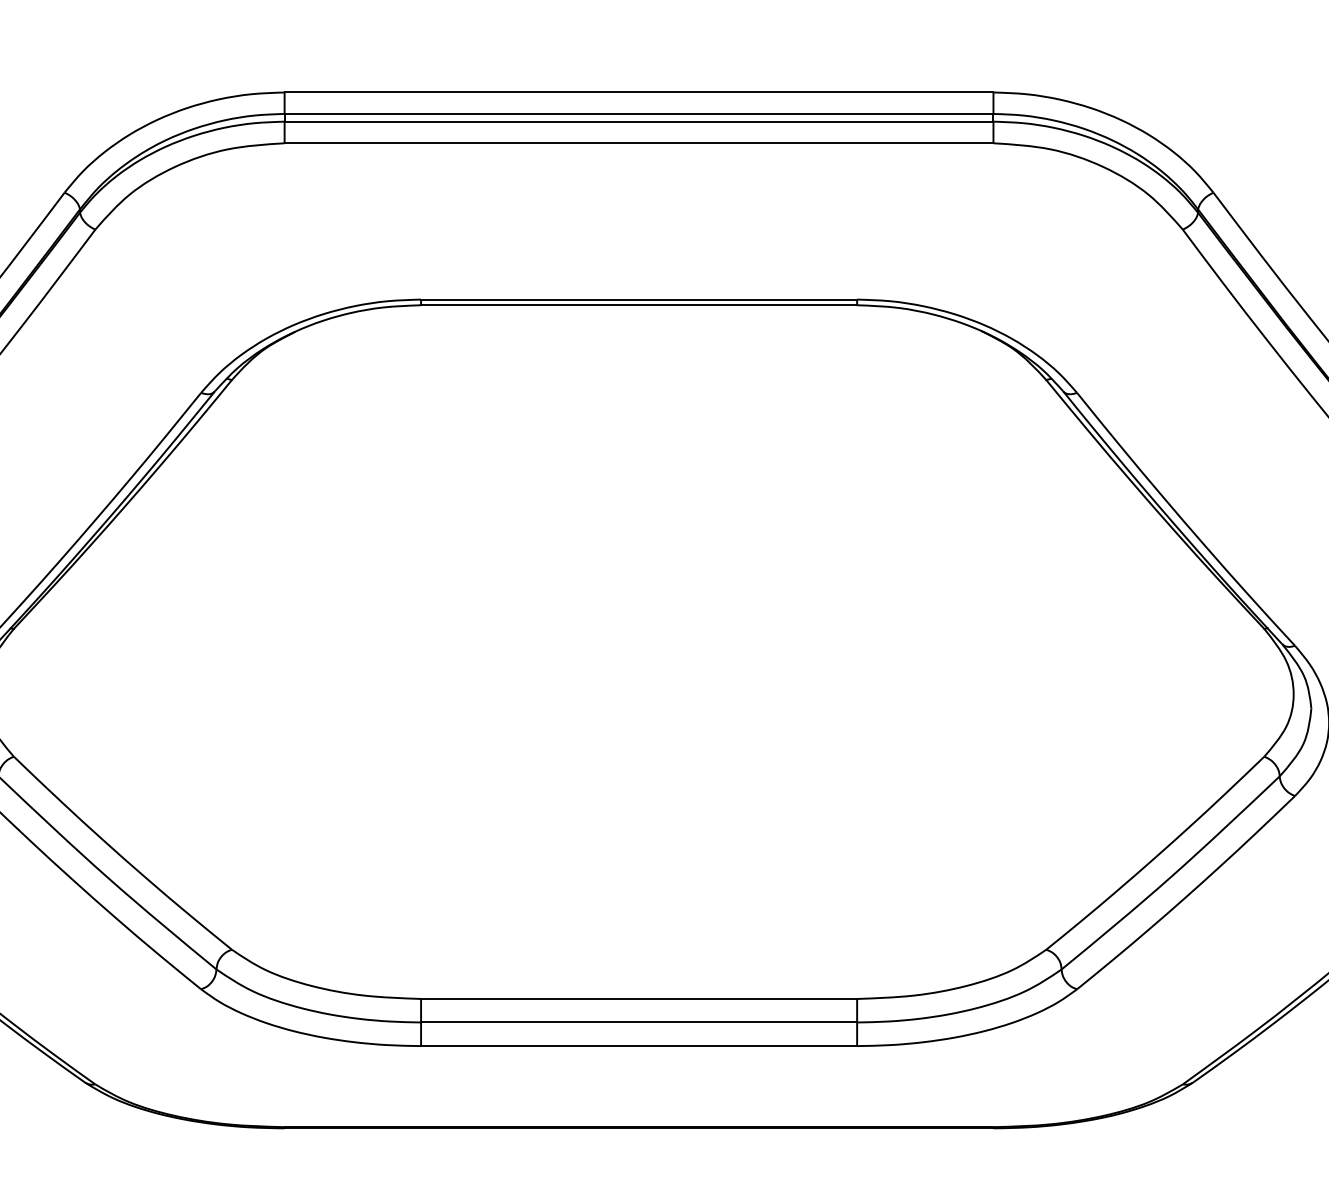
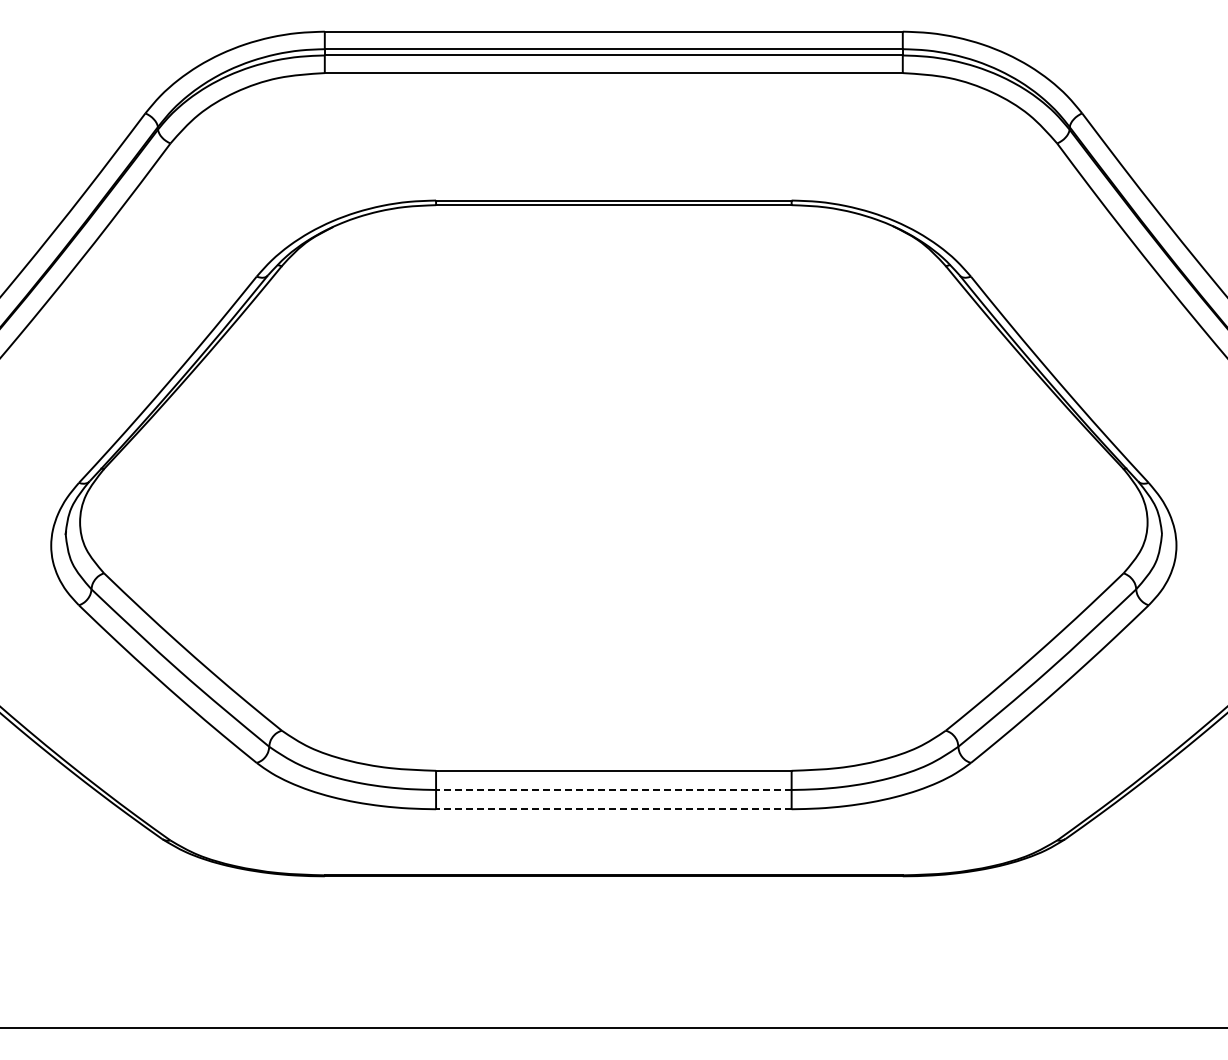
line: (638, 1021) -> (613, 789), solid -> dashed
line: (638, 1046) -> (613, 809), solid -> dashed

